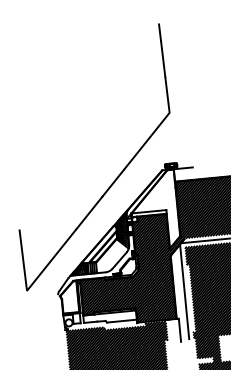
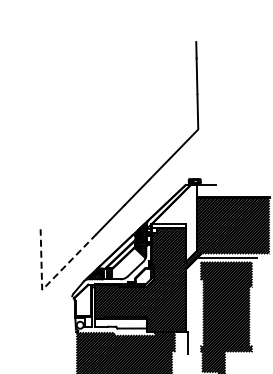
line: (31, 284) -> (47, 284), solid -> dashed
line: (185, 291) -> (196, 305), removed

